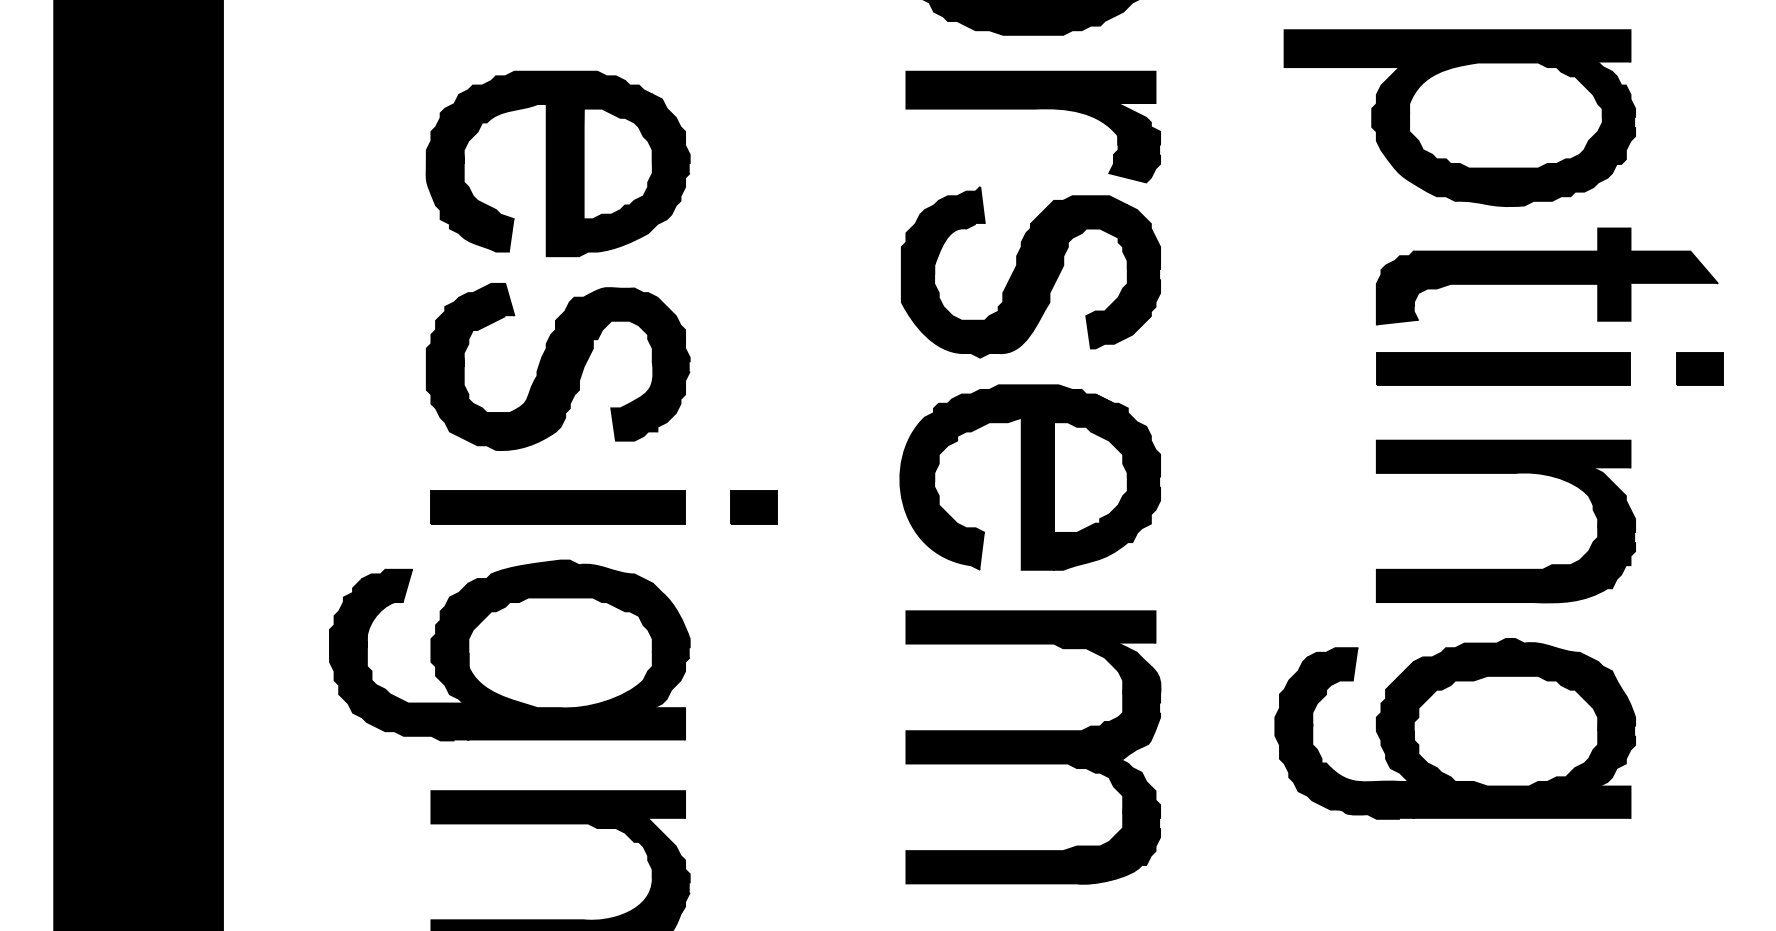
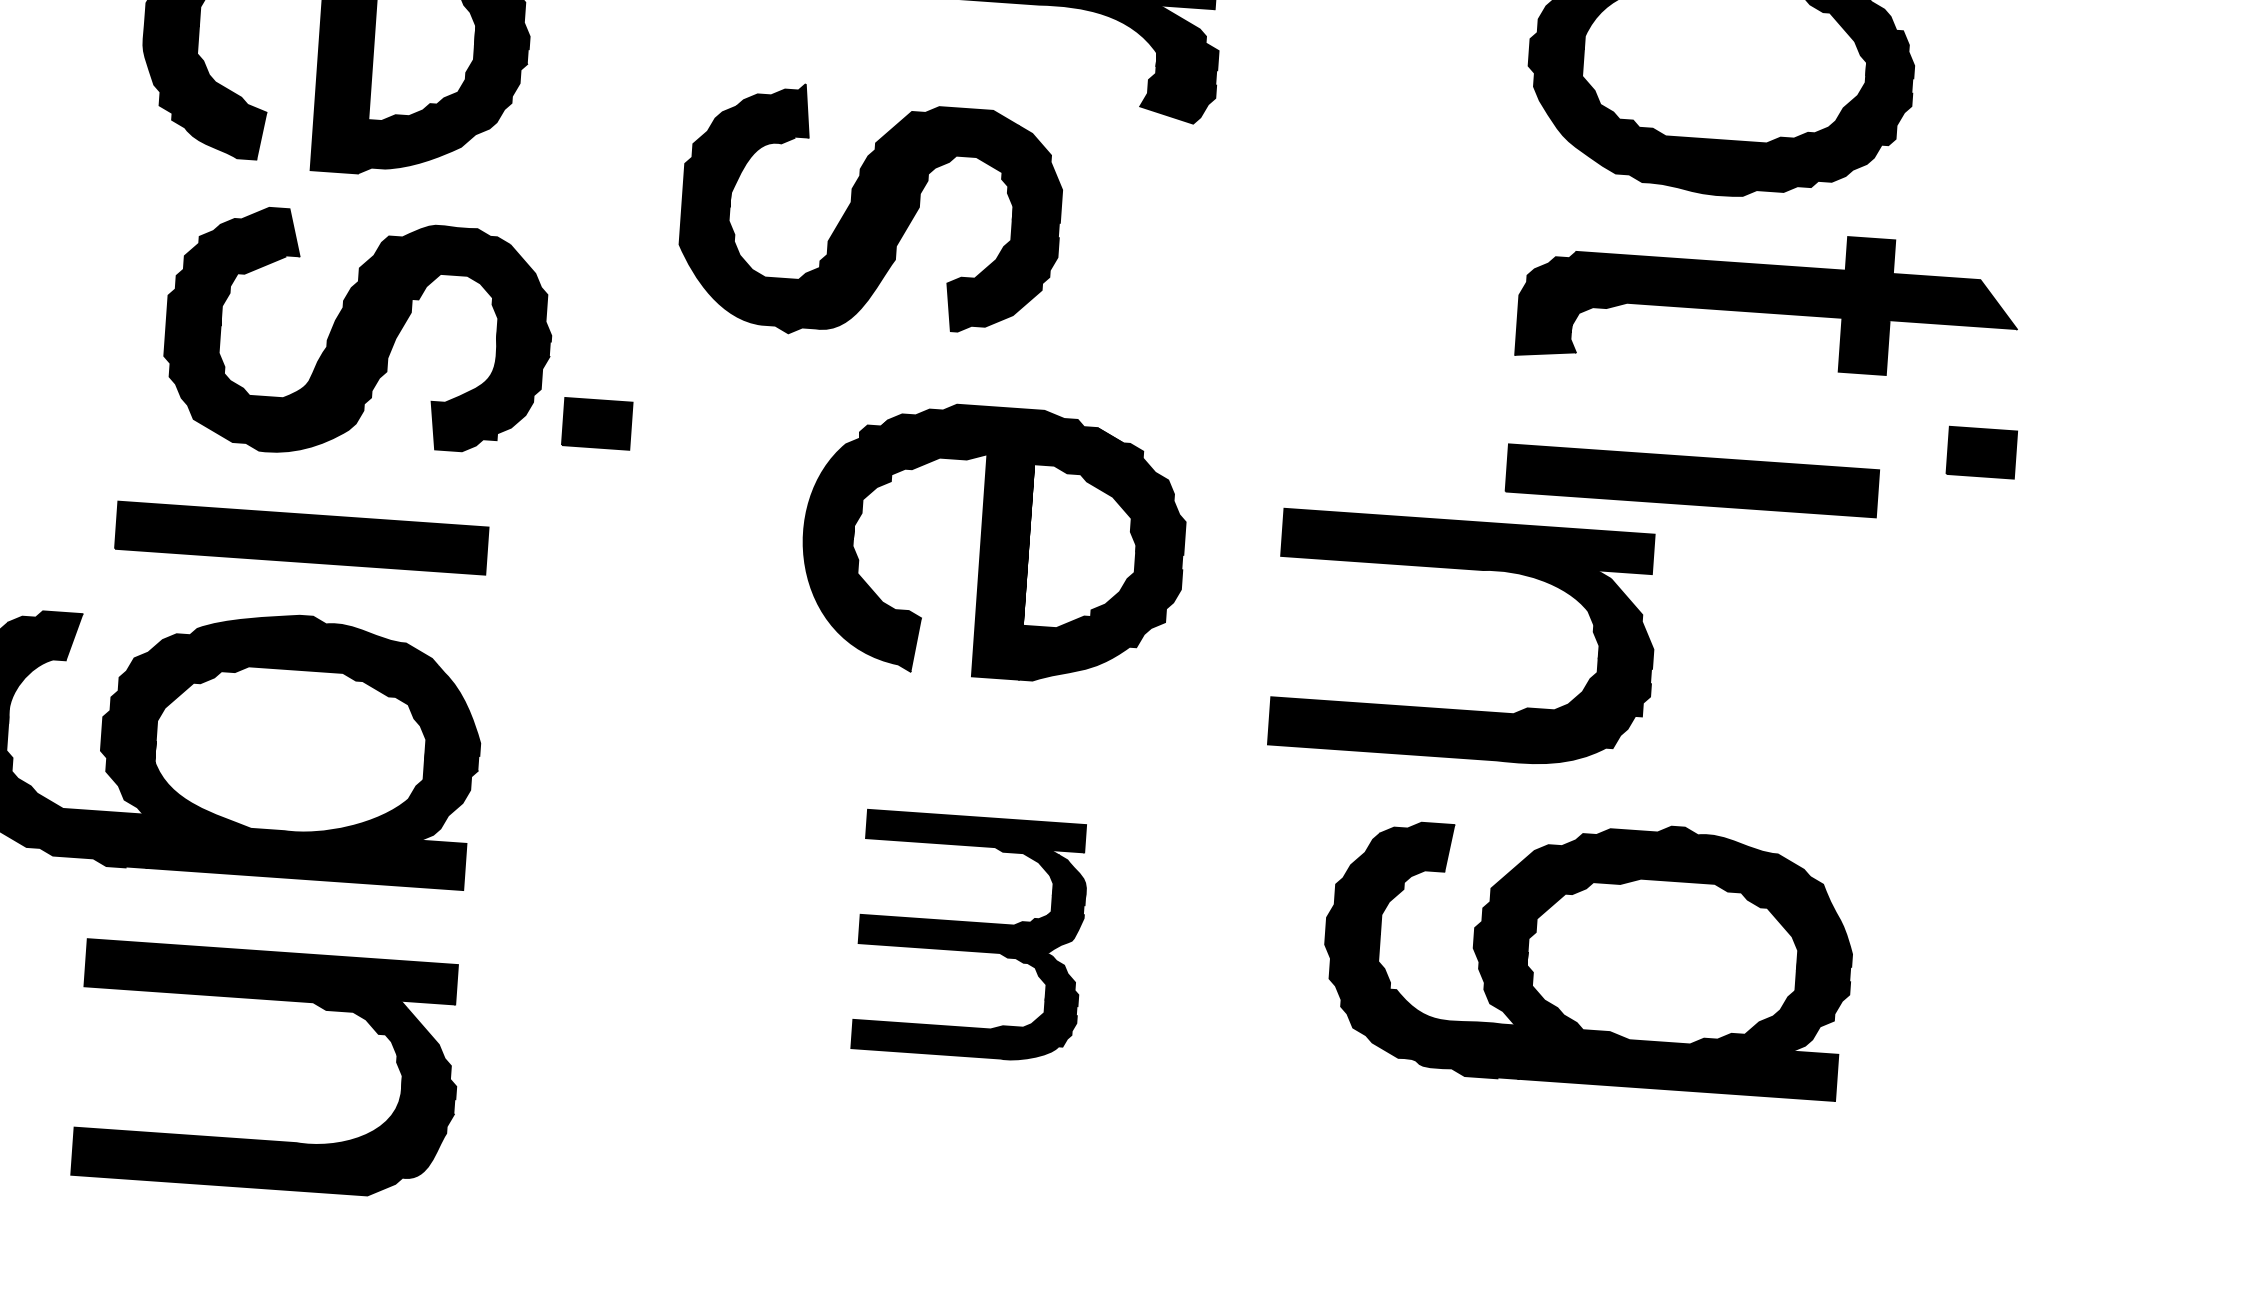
part: (1030, 272) -> (870, 214), moved
part: (557, 366) -> (357, 335), moved
part: (1503, 368) -> (1692, 479), moved
part: (753, 507) -> (596, 423), moved
part: (1505, 568) -> (1459, 708), moved
part: (1033, 747) -> (970, 936), size x0.6

